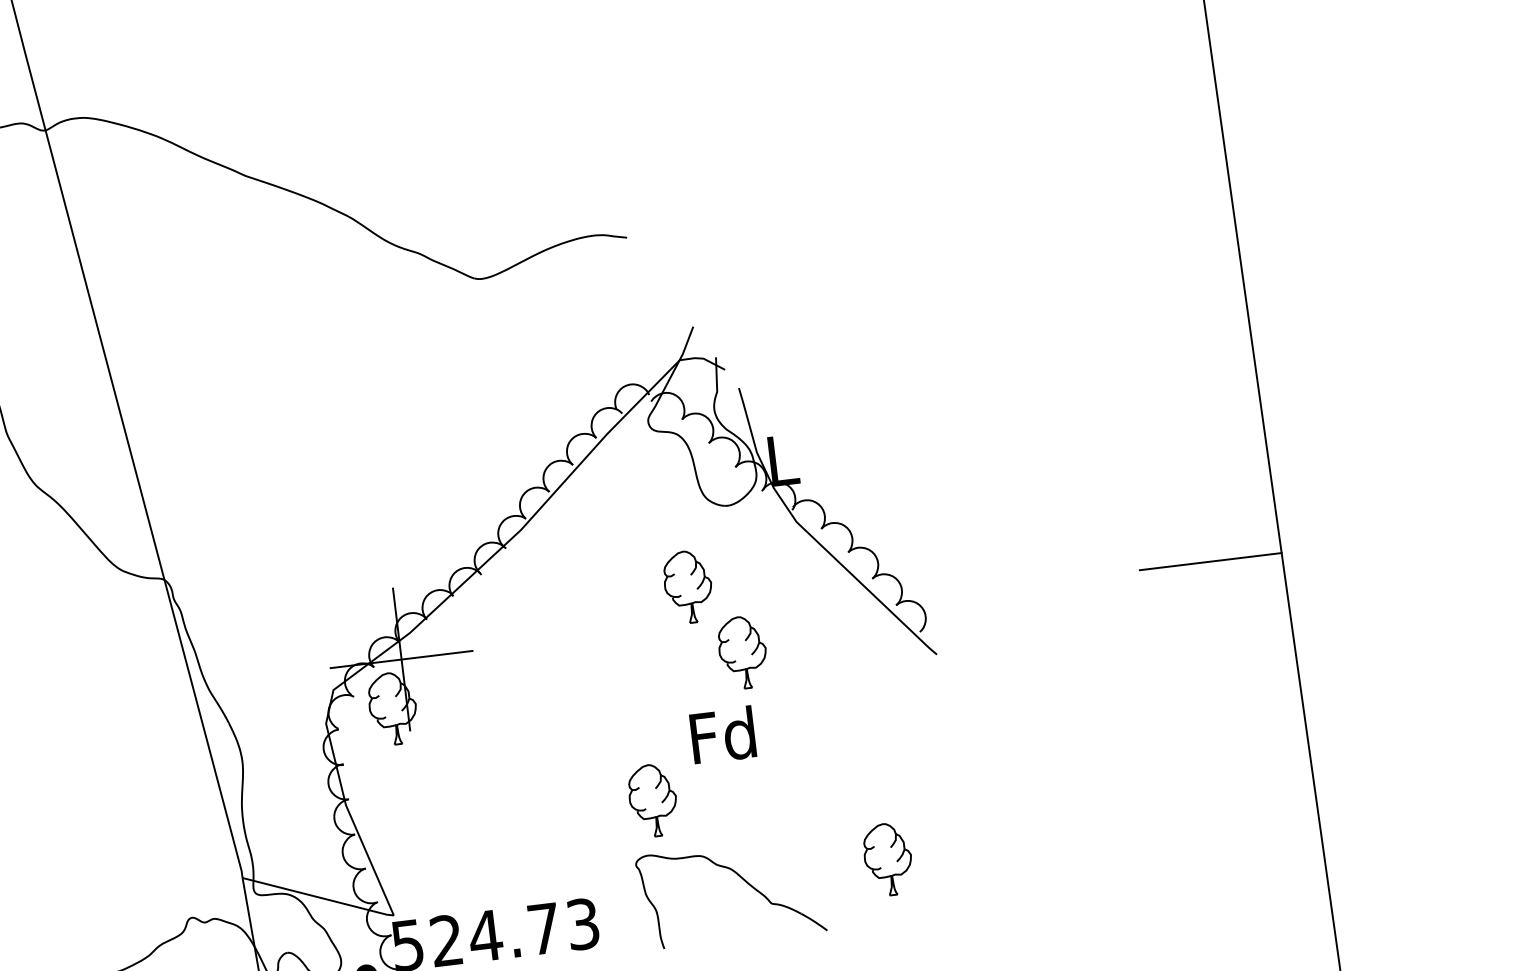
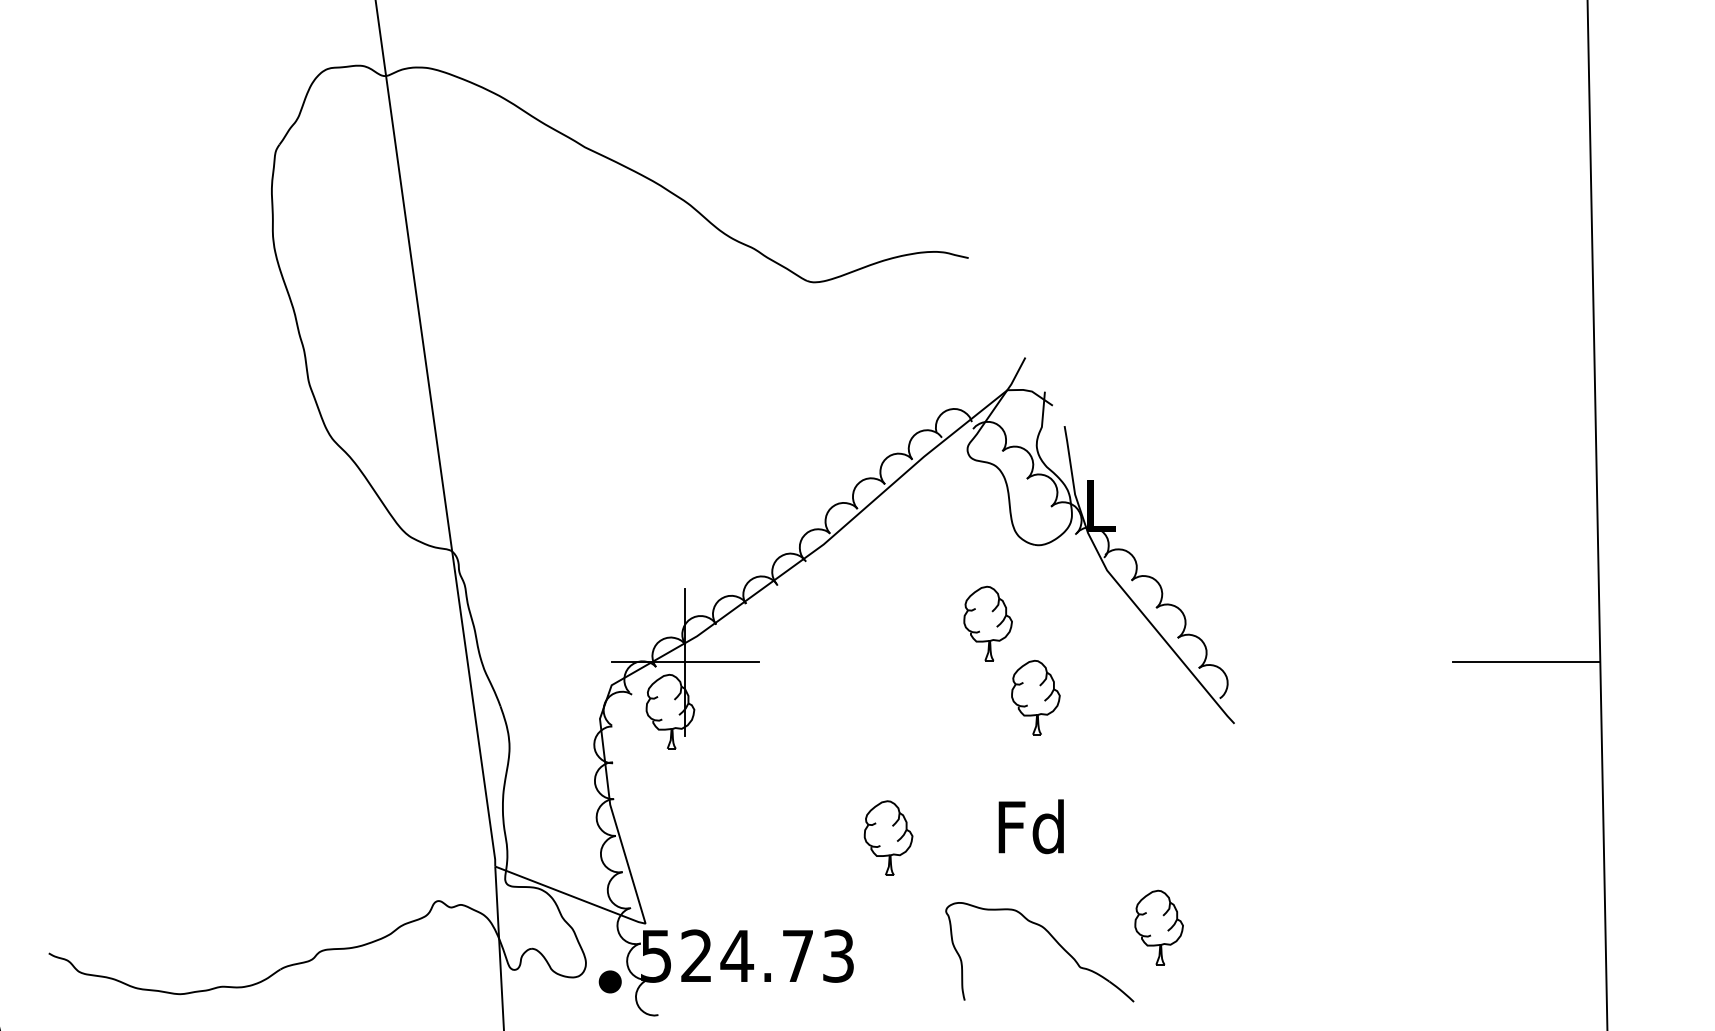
text: (722, 735) -> (1030, 826), moved
part: (653, 799) -> (888, 837), moved
part: (741, 879) -> (1052, 938), moved

